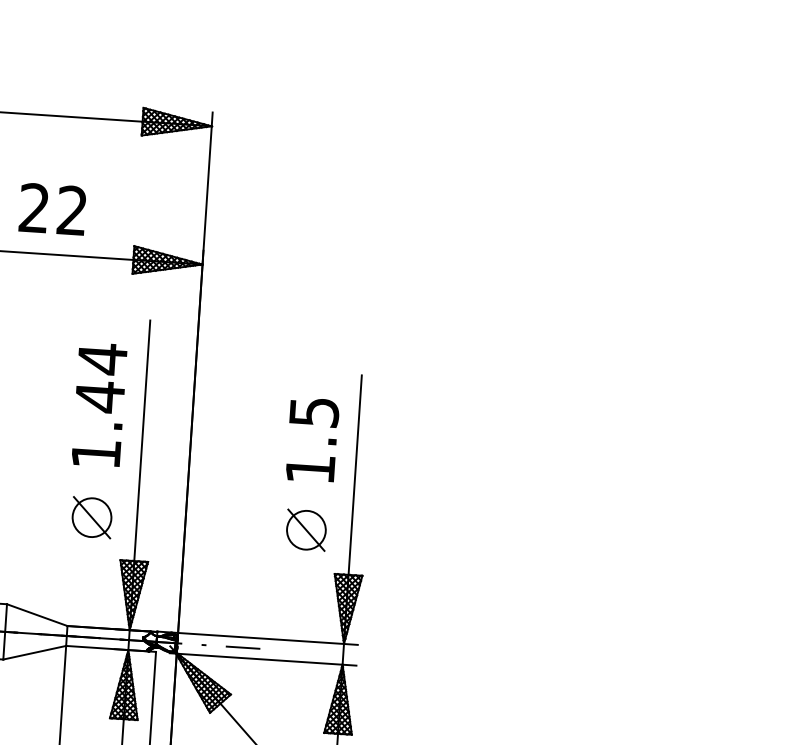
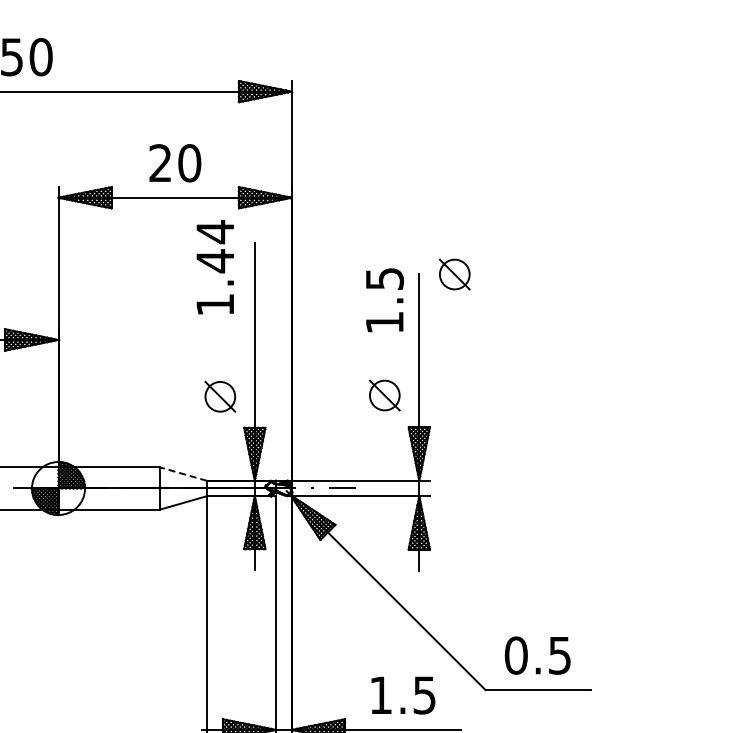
text: (72, 211) -> (189, 163), 22 -> 20
part: (407, 378) -> (454, 274), added
text: (98, 405) -> (214, 267), moved
text: (311, 440) -> (384, 300), moved
line: (37, 615) -> (183, 474), solid -> dashed

